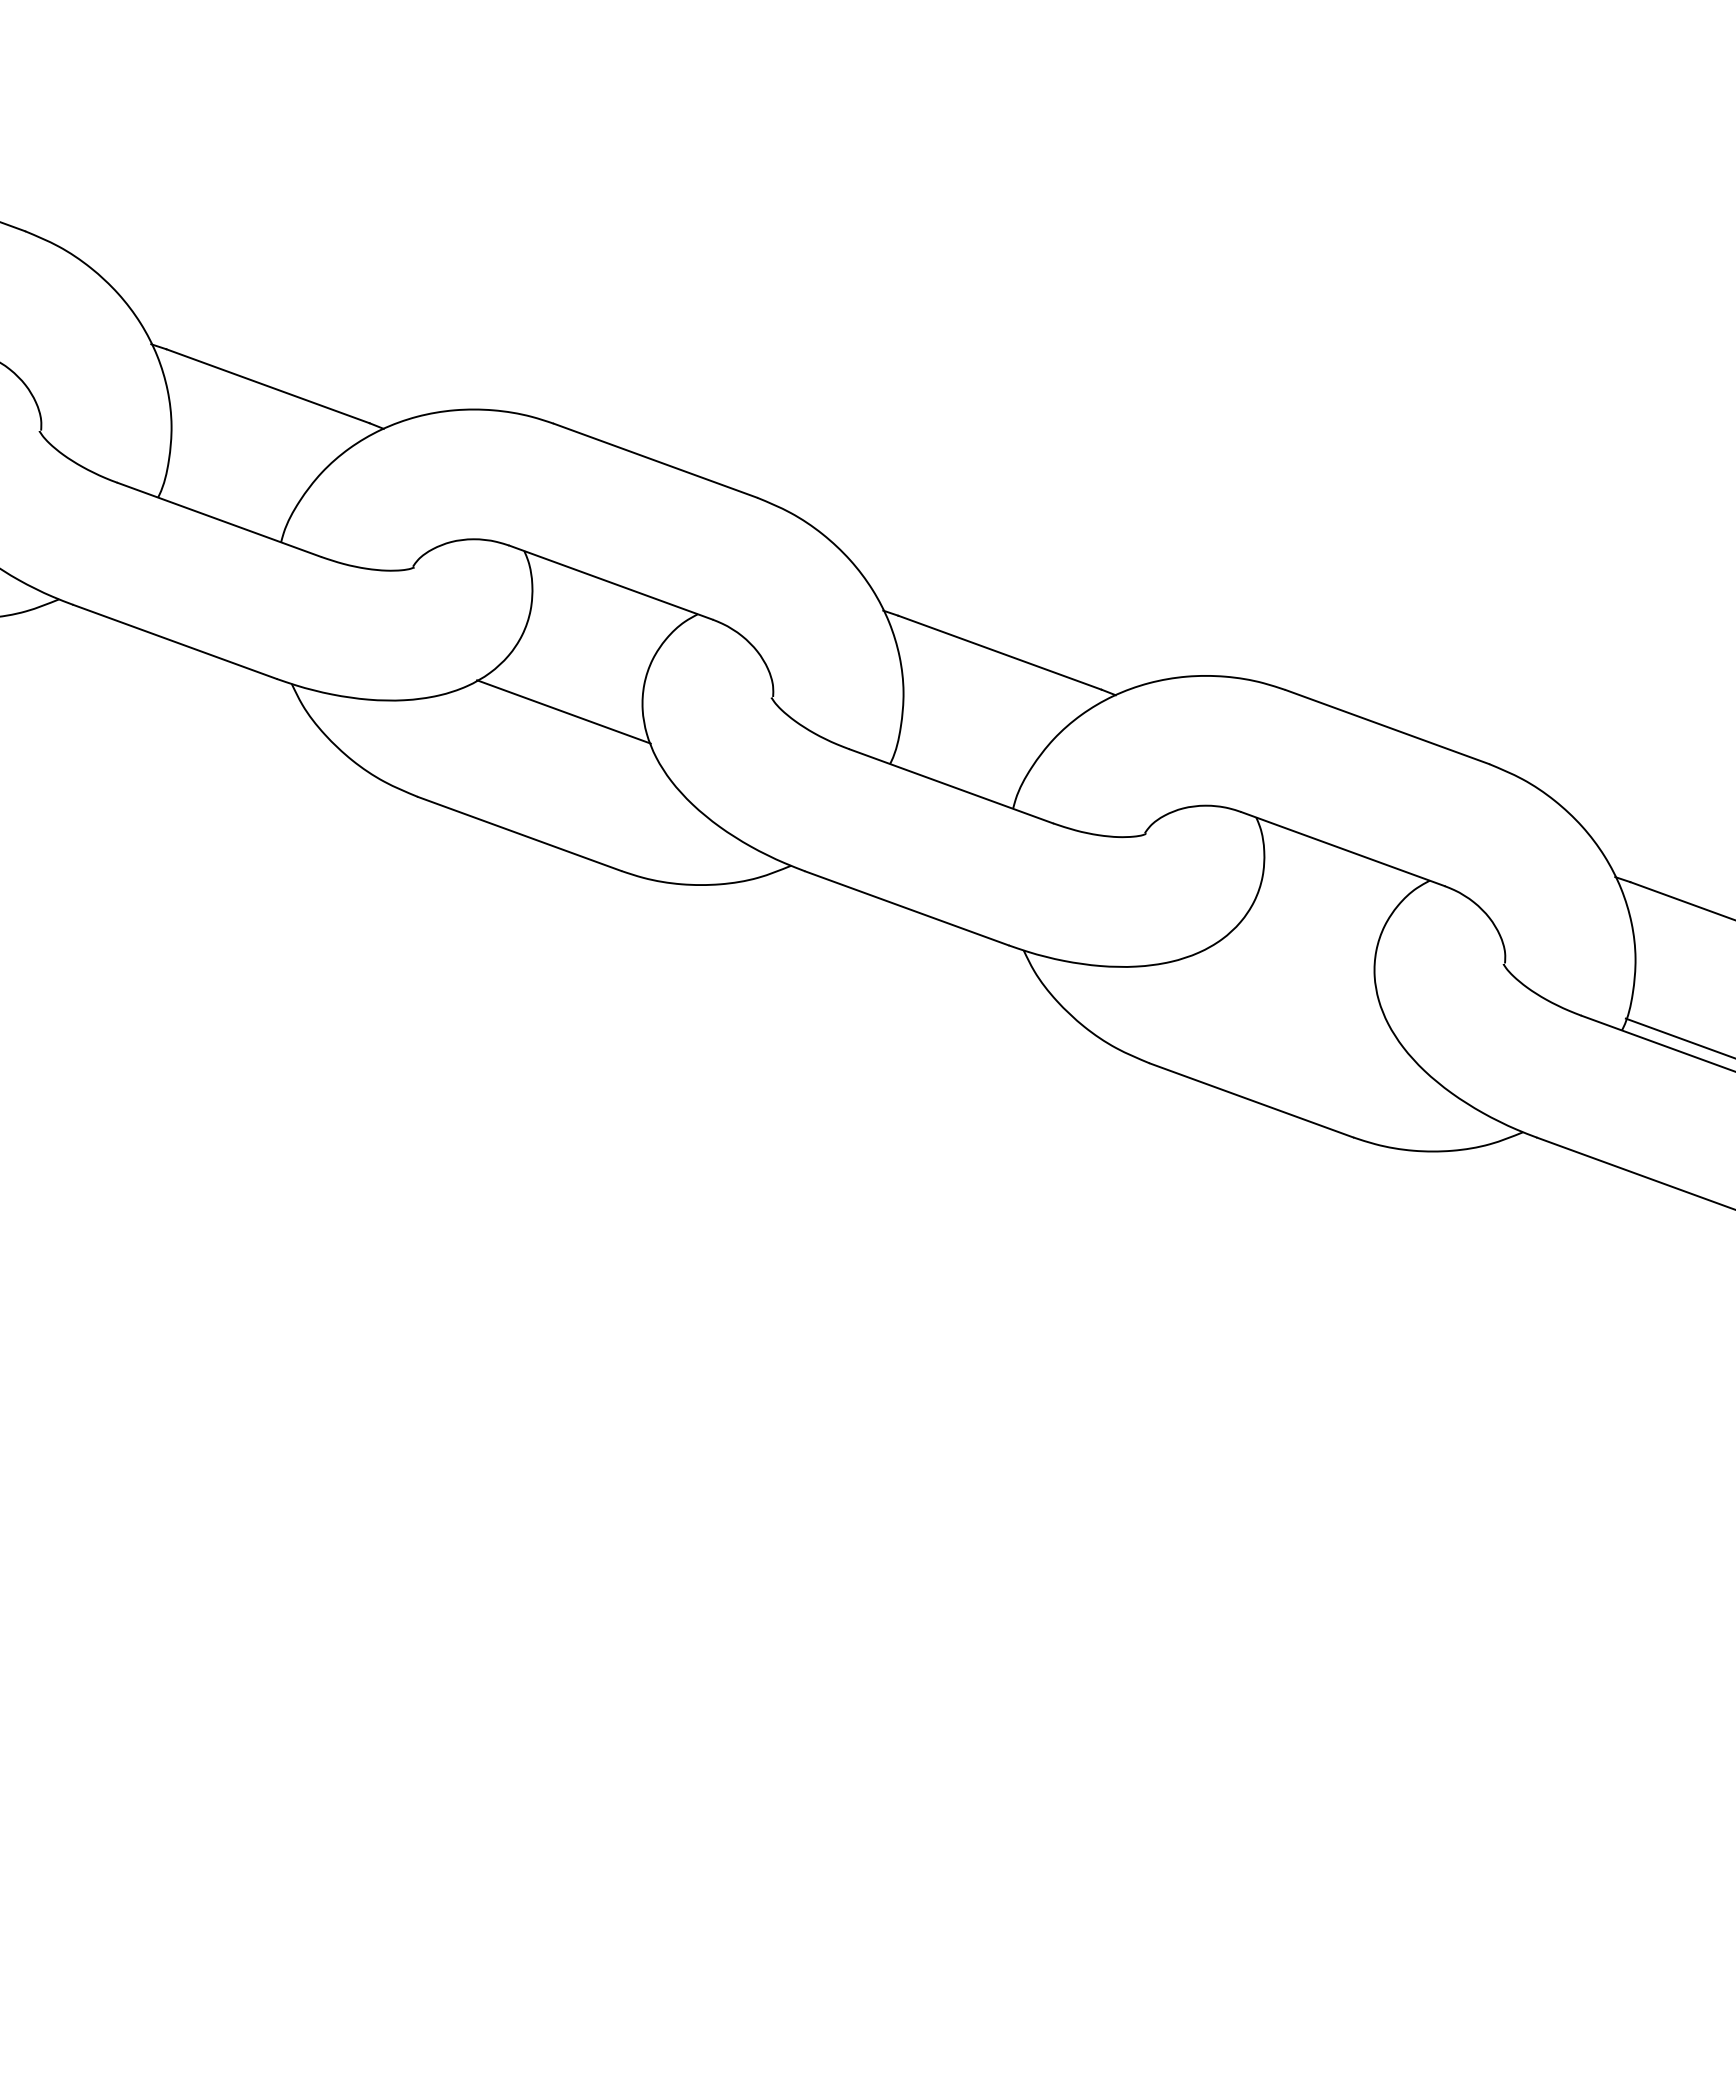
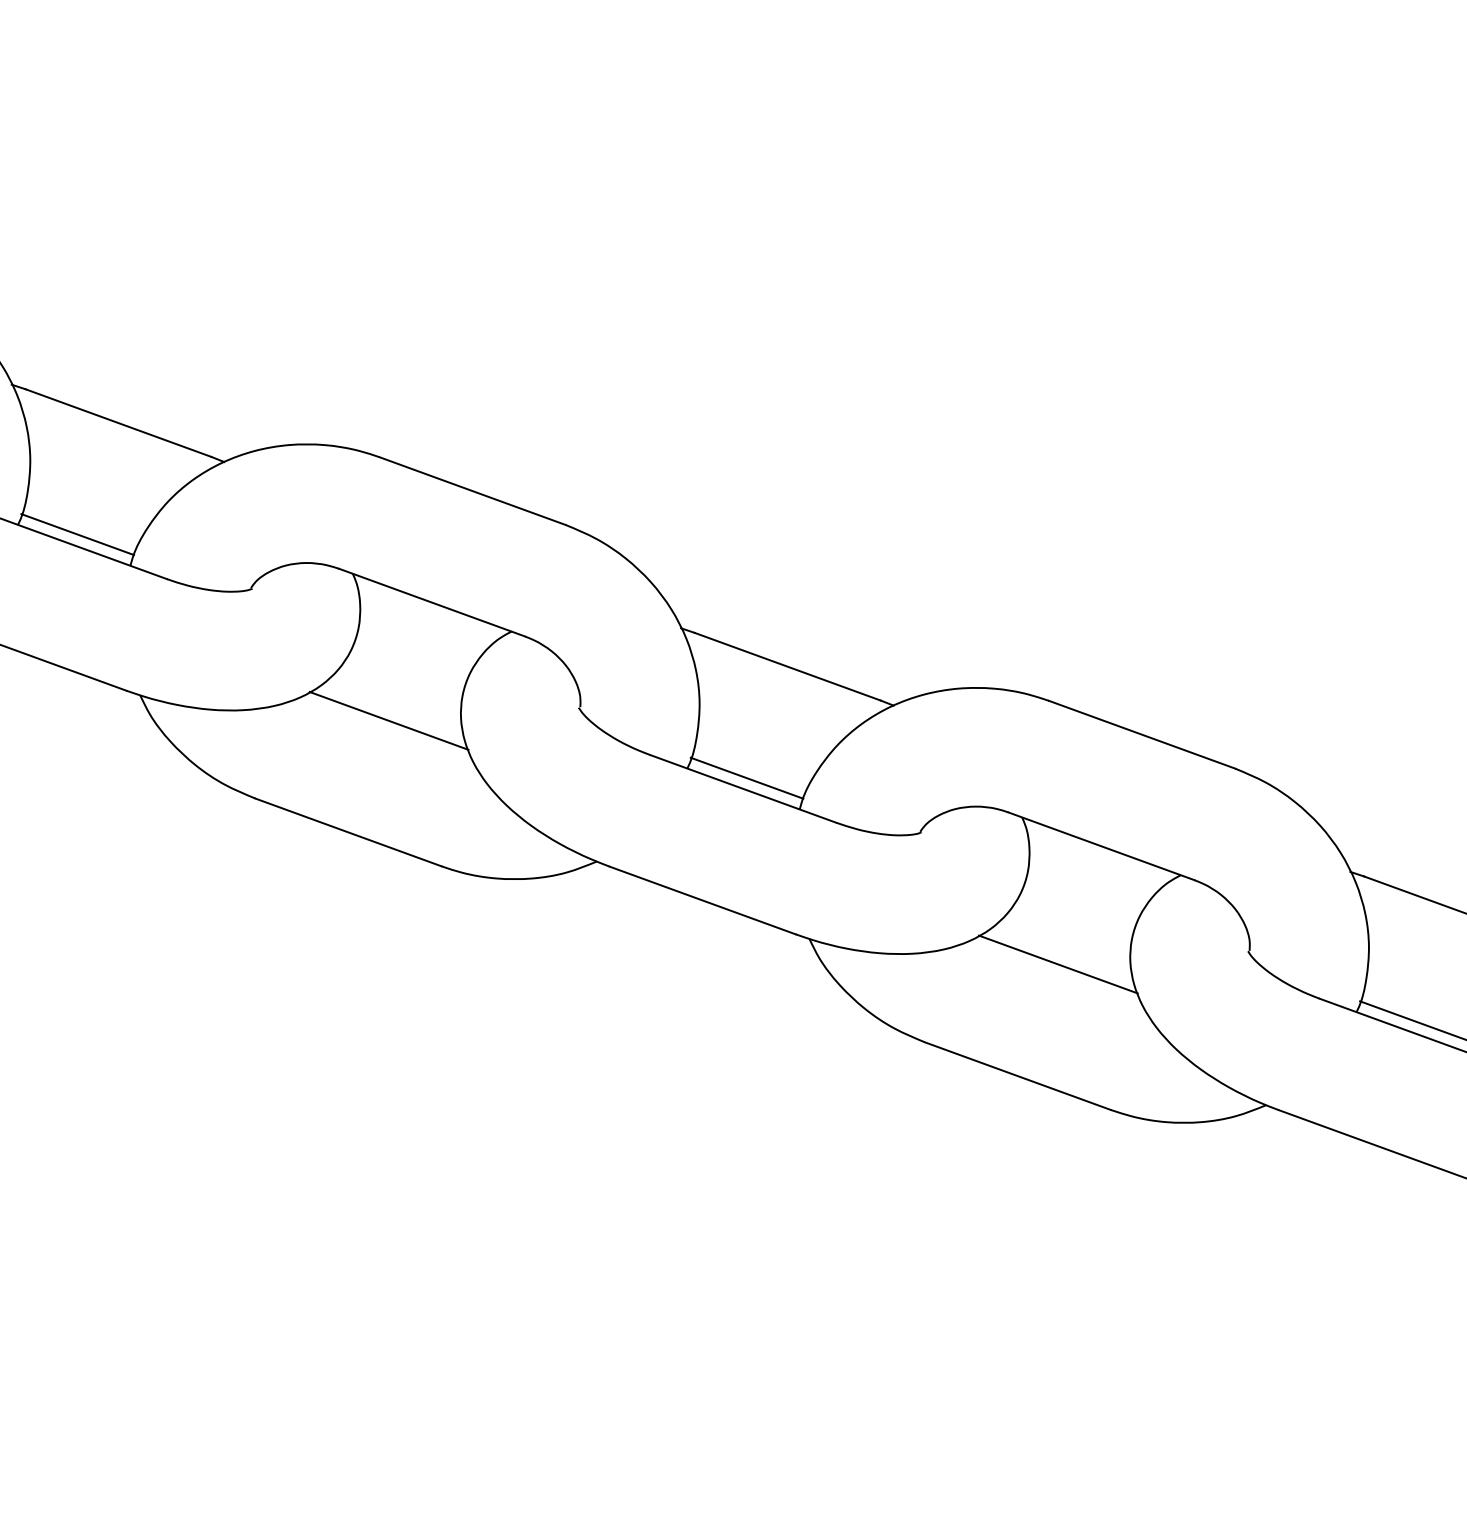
line: (222, 507) -> (76, 533), added
line: (954, 774) -> (746, 778), added
line: (1295, 977) -> (1058, 963), added

